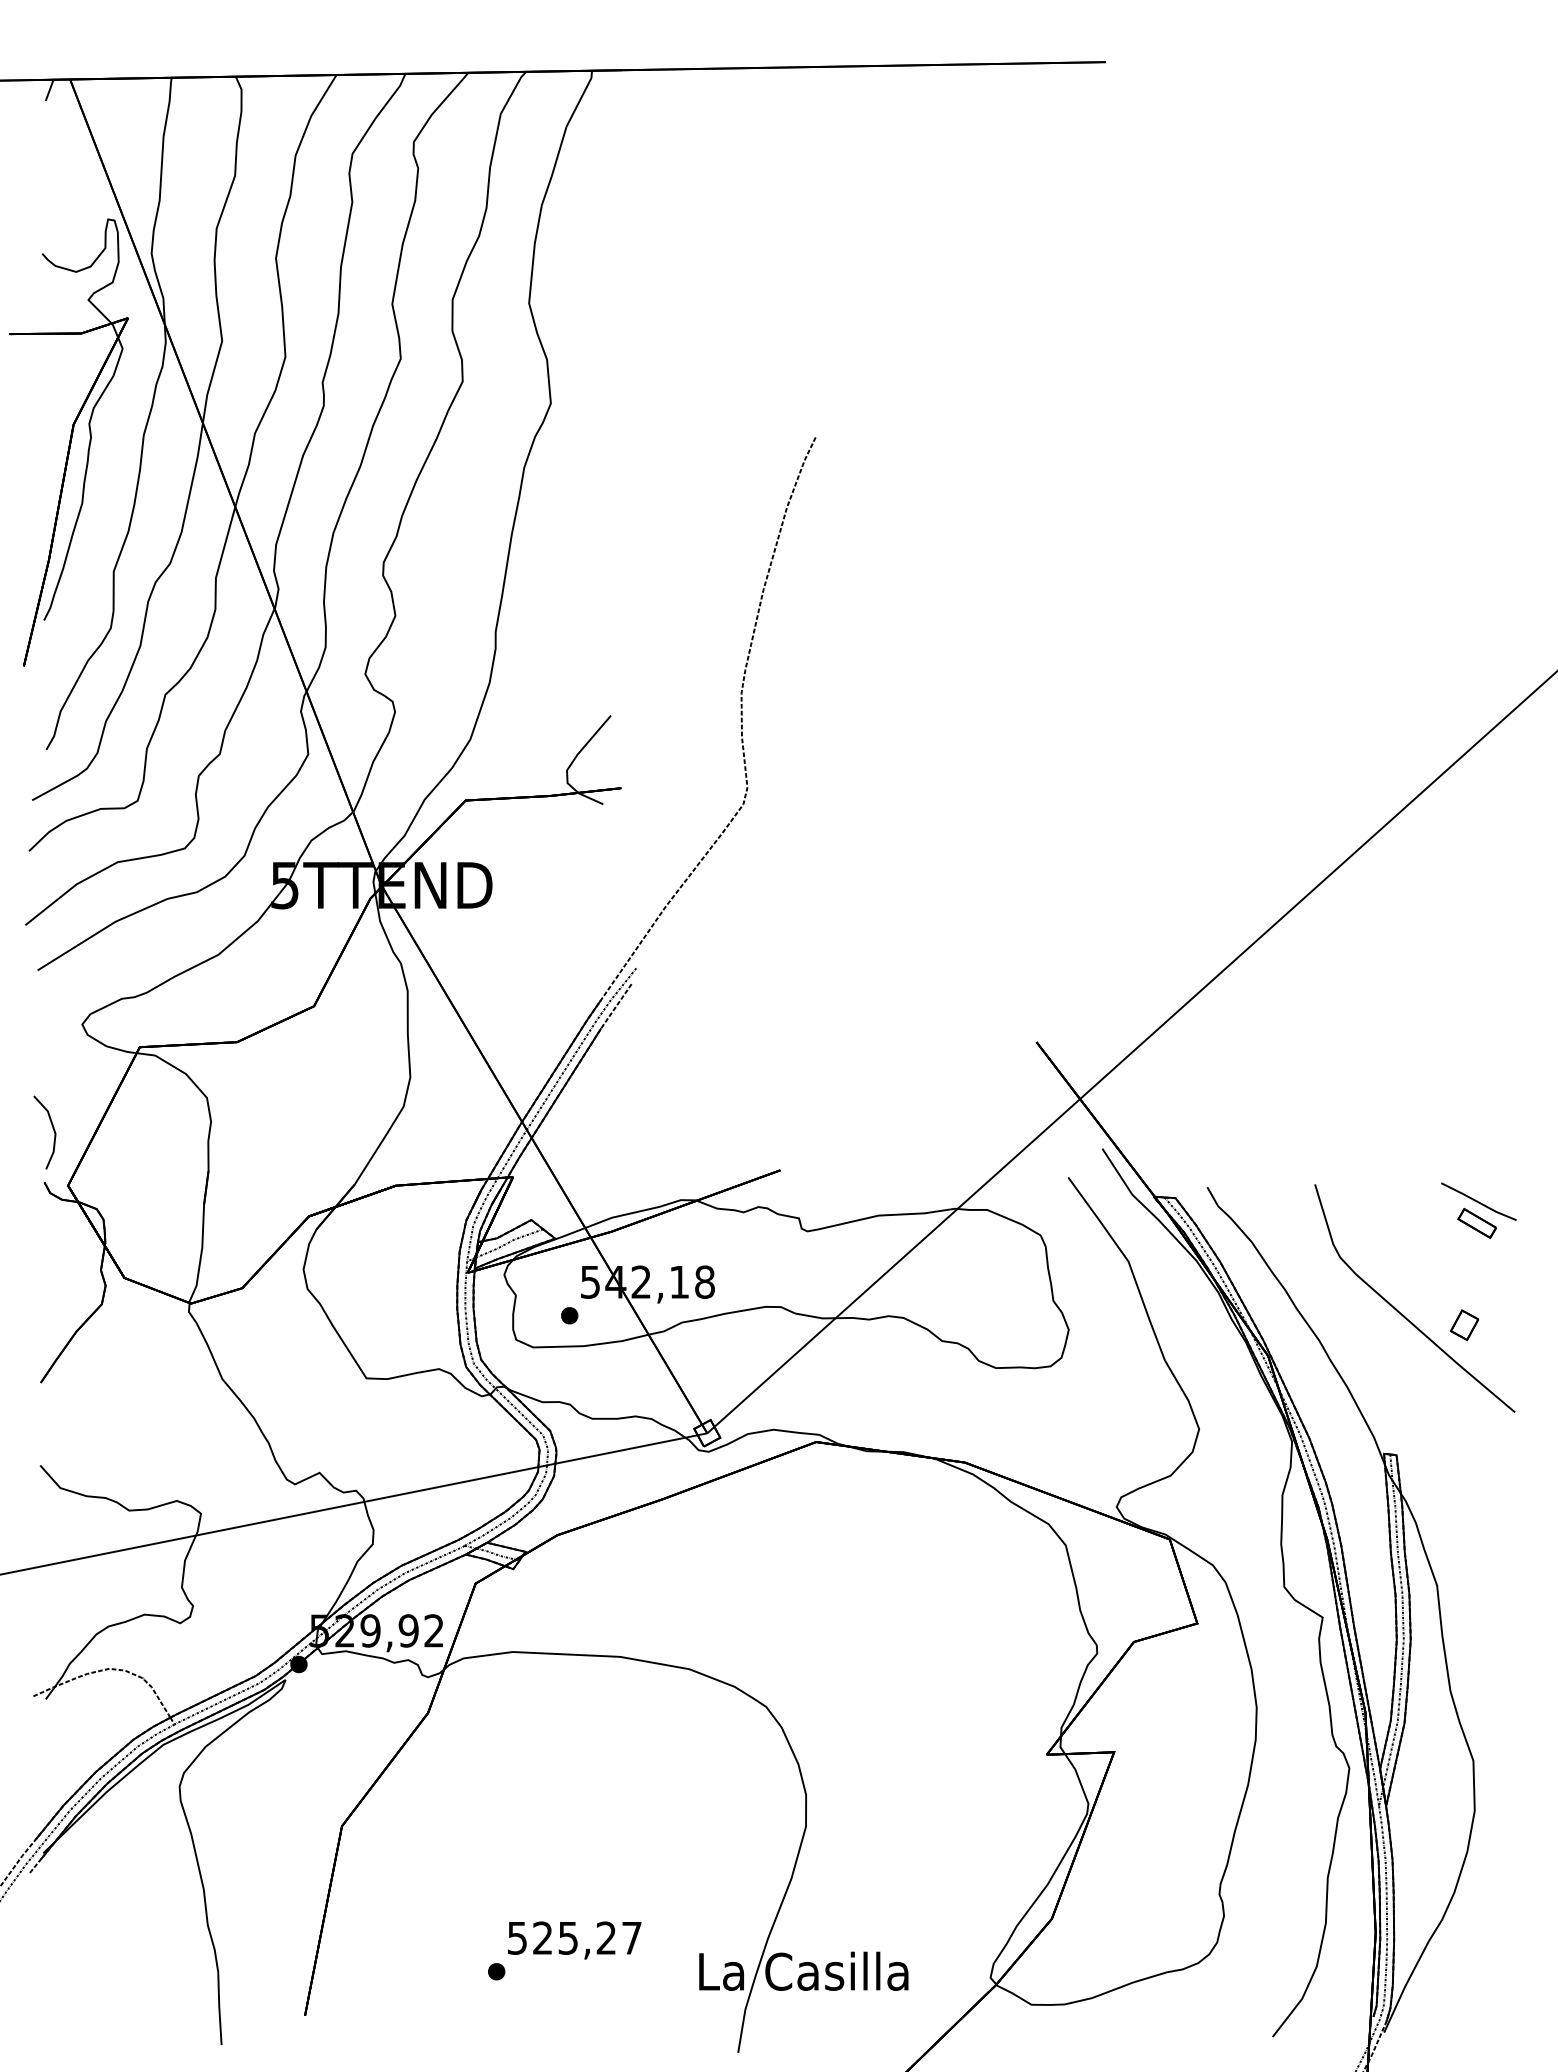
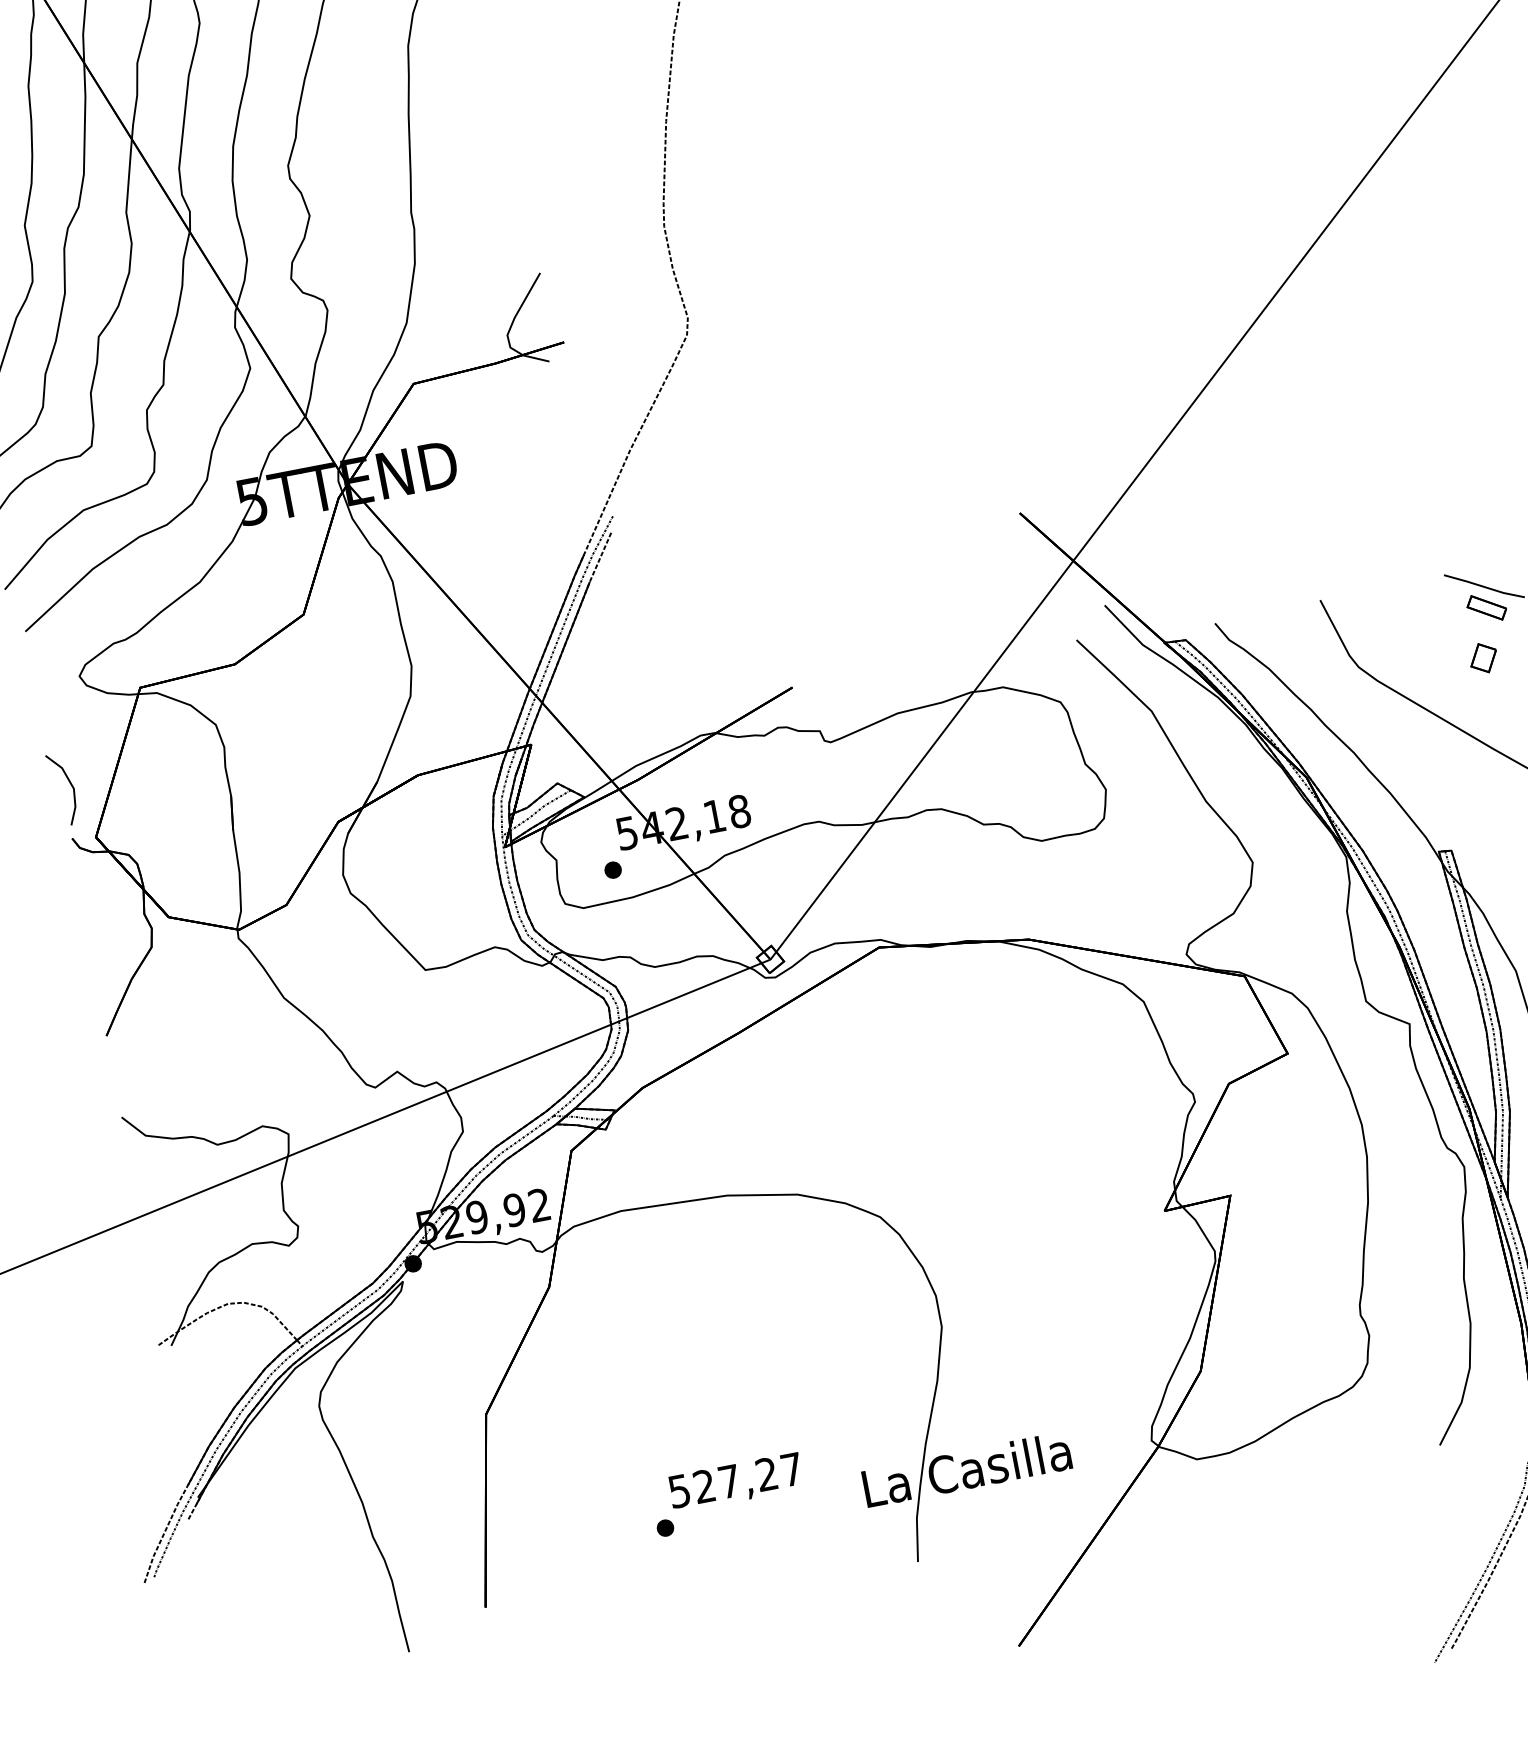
part: (1463, 1325) -> (1482, 658), moved
text: (567, 1938) -> (728, 1482), 525,27 -> 527,27

